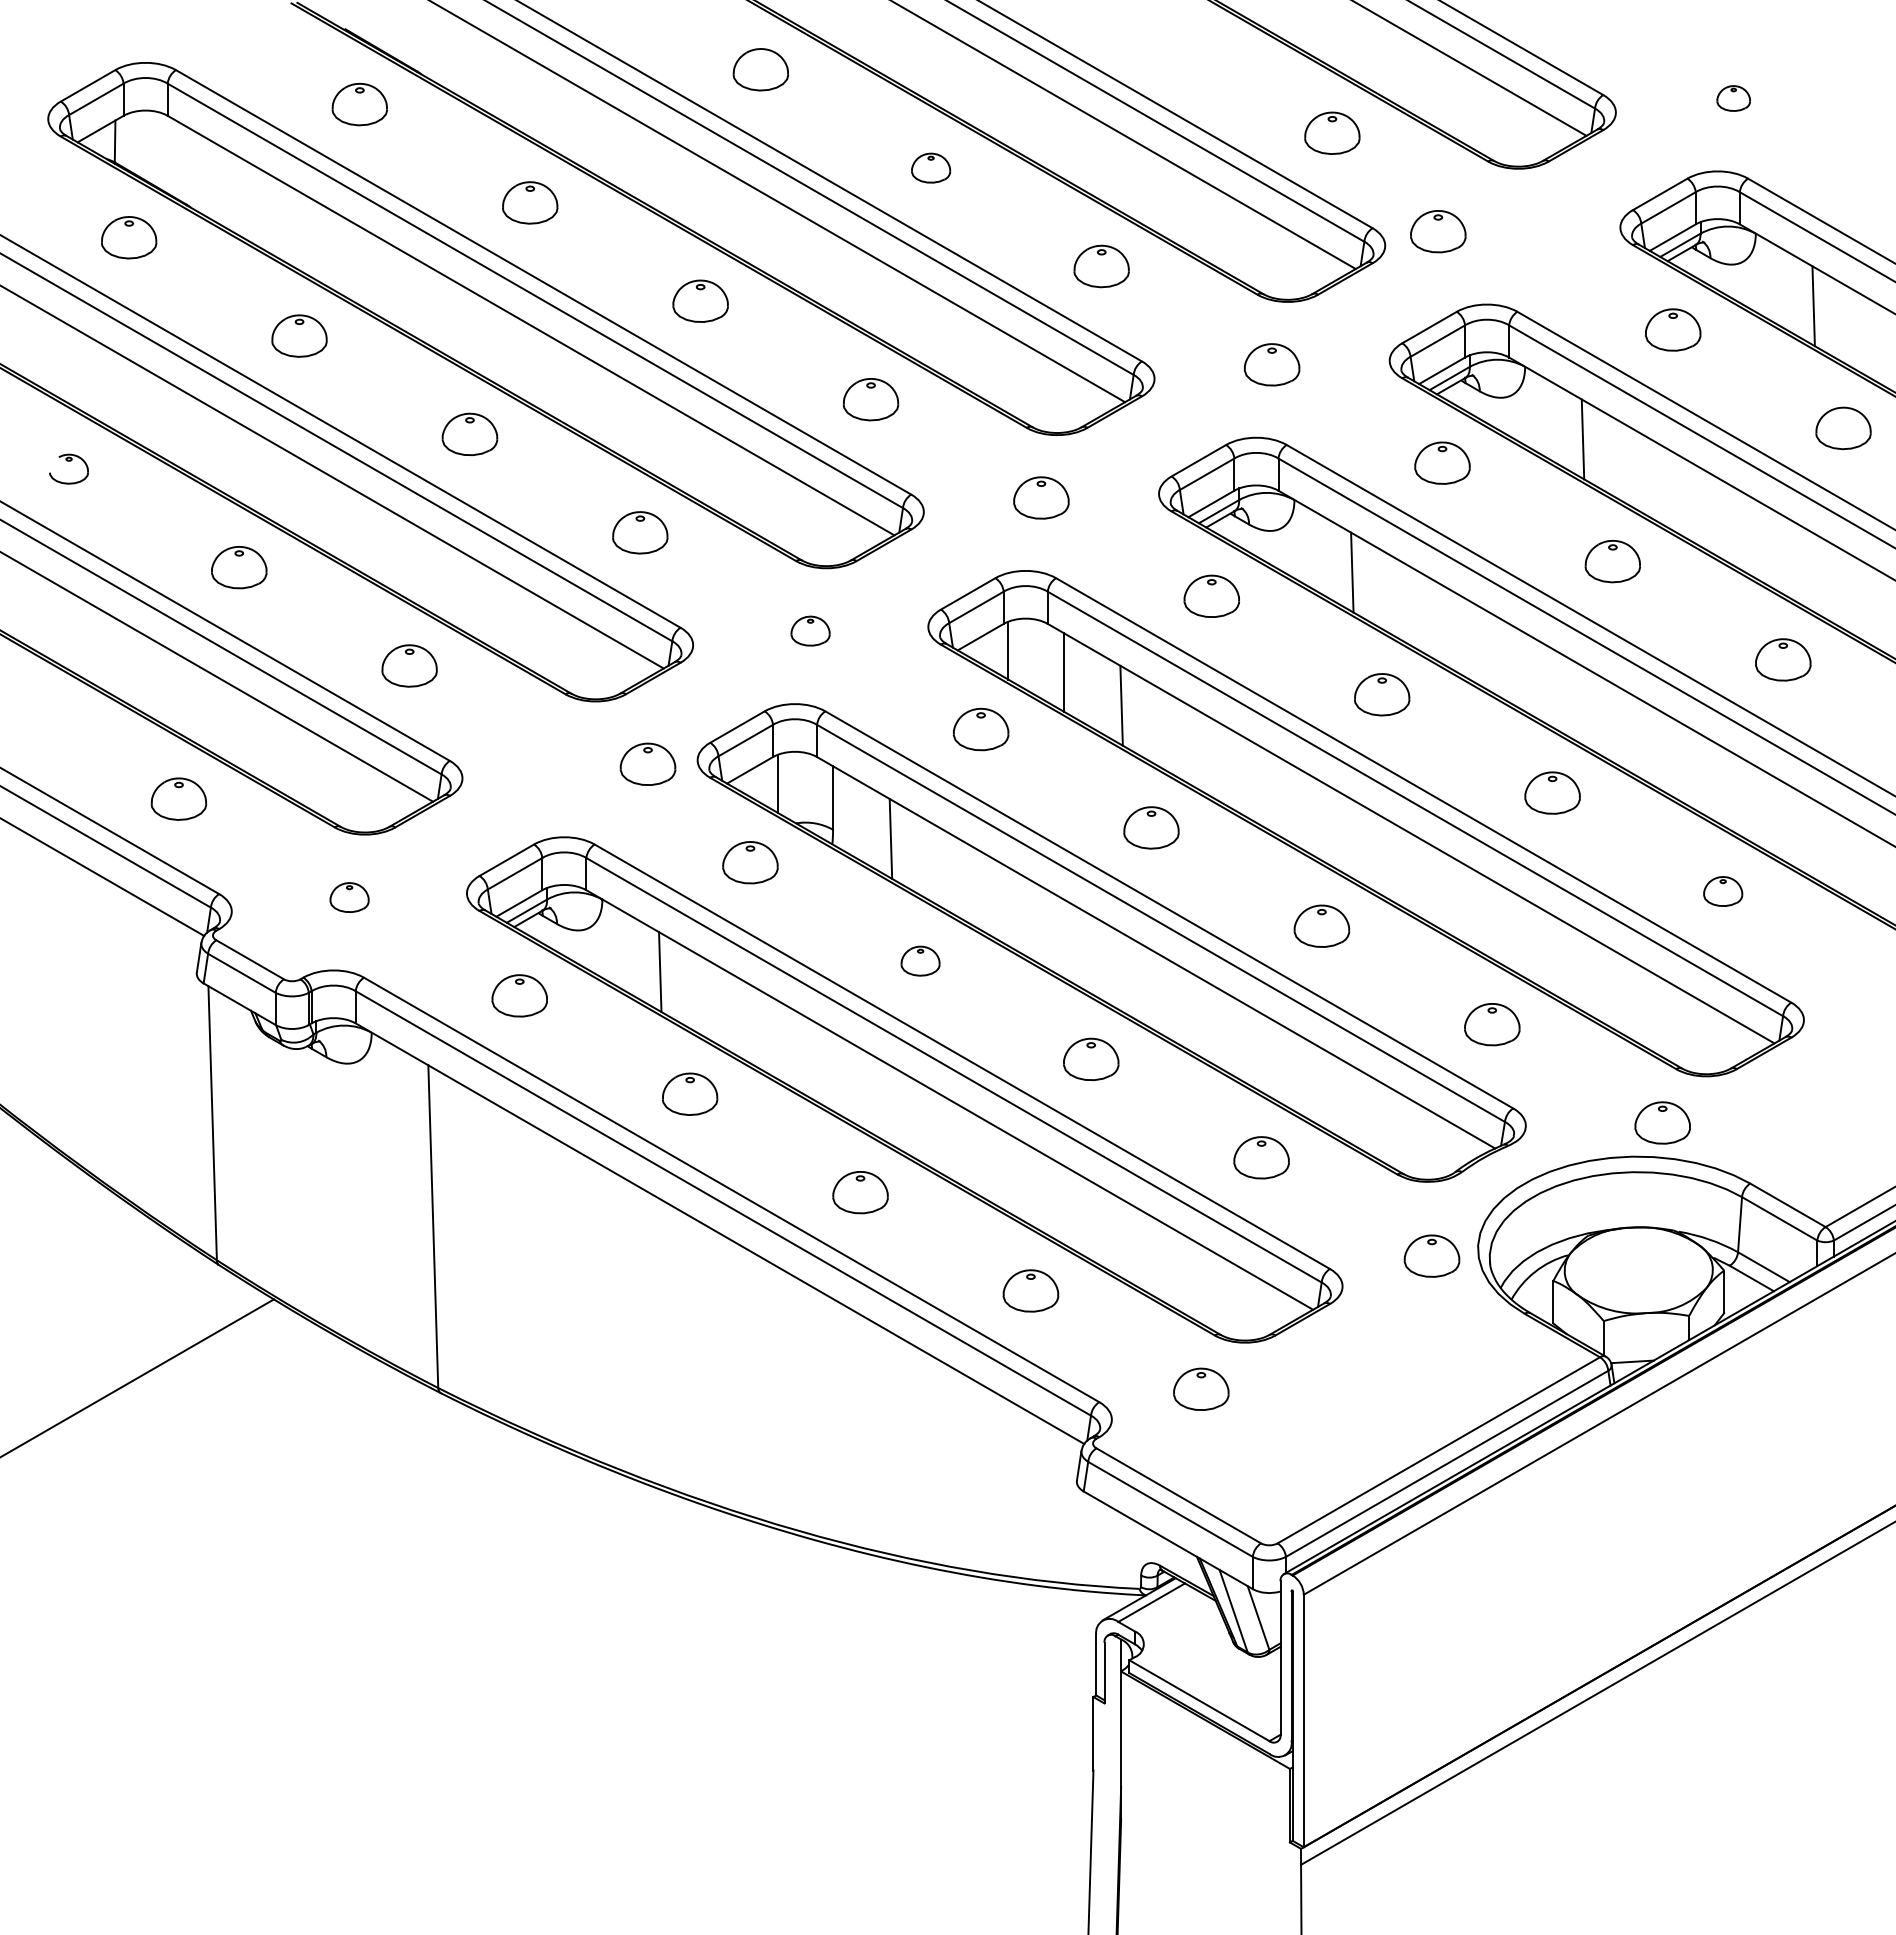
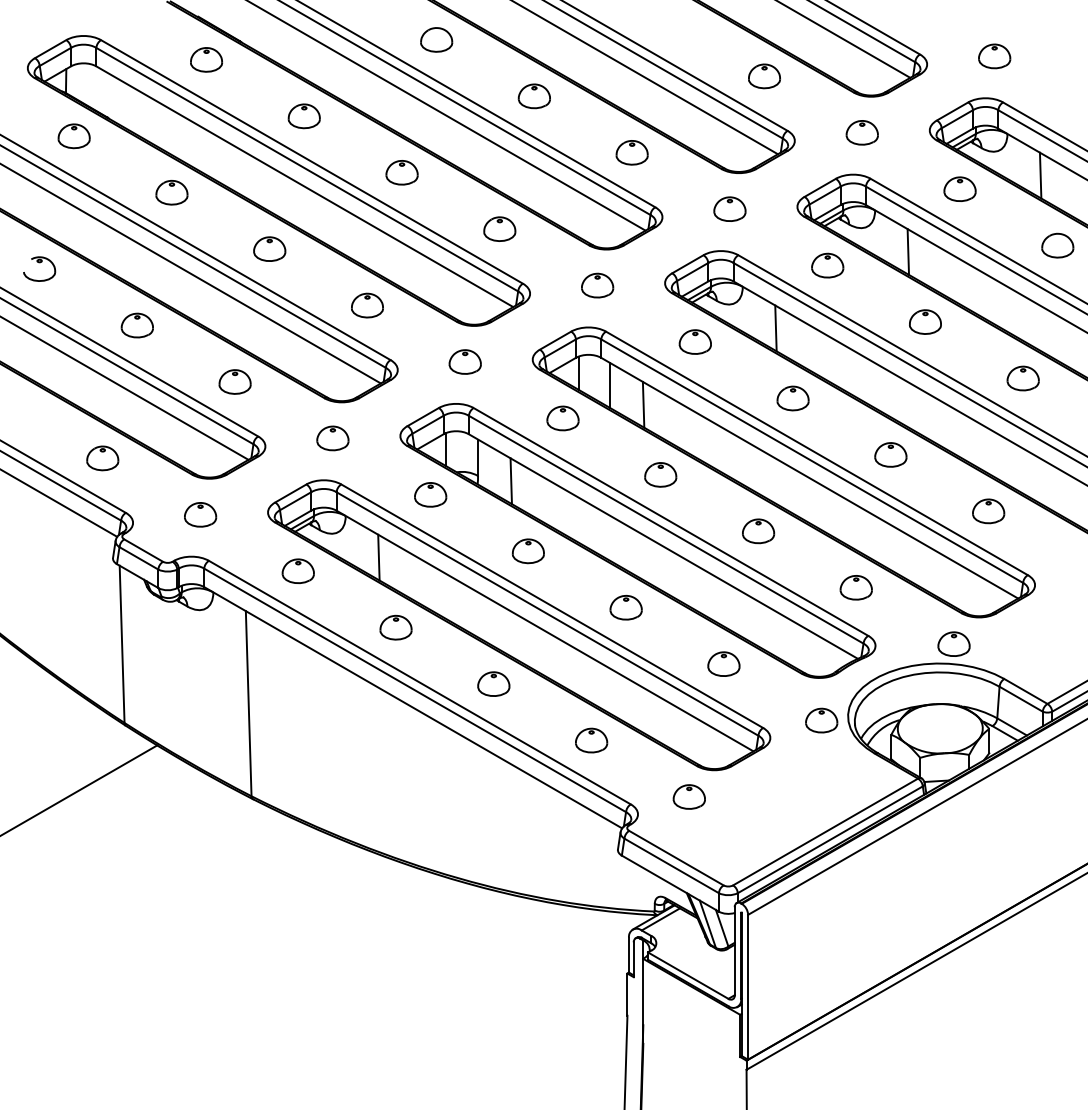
part: (1733, 98) -> (994, 56), size x1.67
part: (929, 168) -> (533, 96), size x1.43
part: (1436, 231) -> (861, 132), moved
part: (68, 468) -> (39, 268), size x1.43
part: (809, 630) -> (464, 361), size x1.43
part: (647, 764) -> (332, 438), moved
part: (1722, 891) -> (988, 511), size x1.43
part: (349, 896) -> (200, 514), size x1.43
part: (919, 961) -> (527, 551), size x1.43

